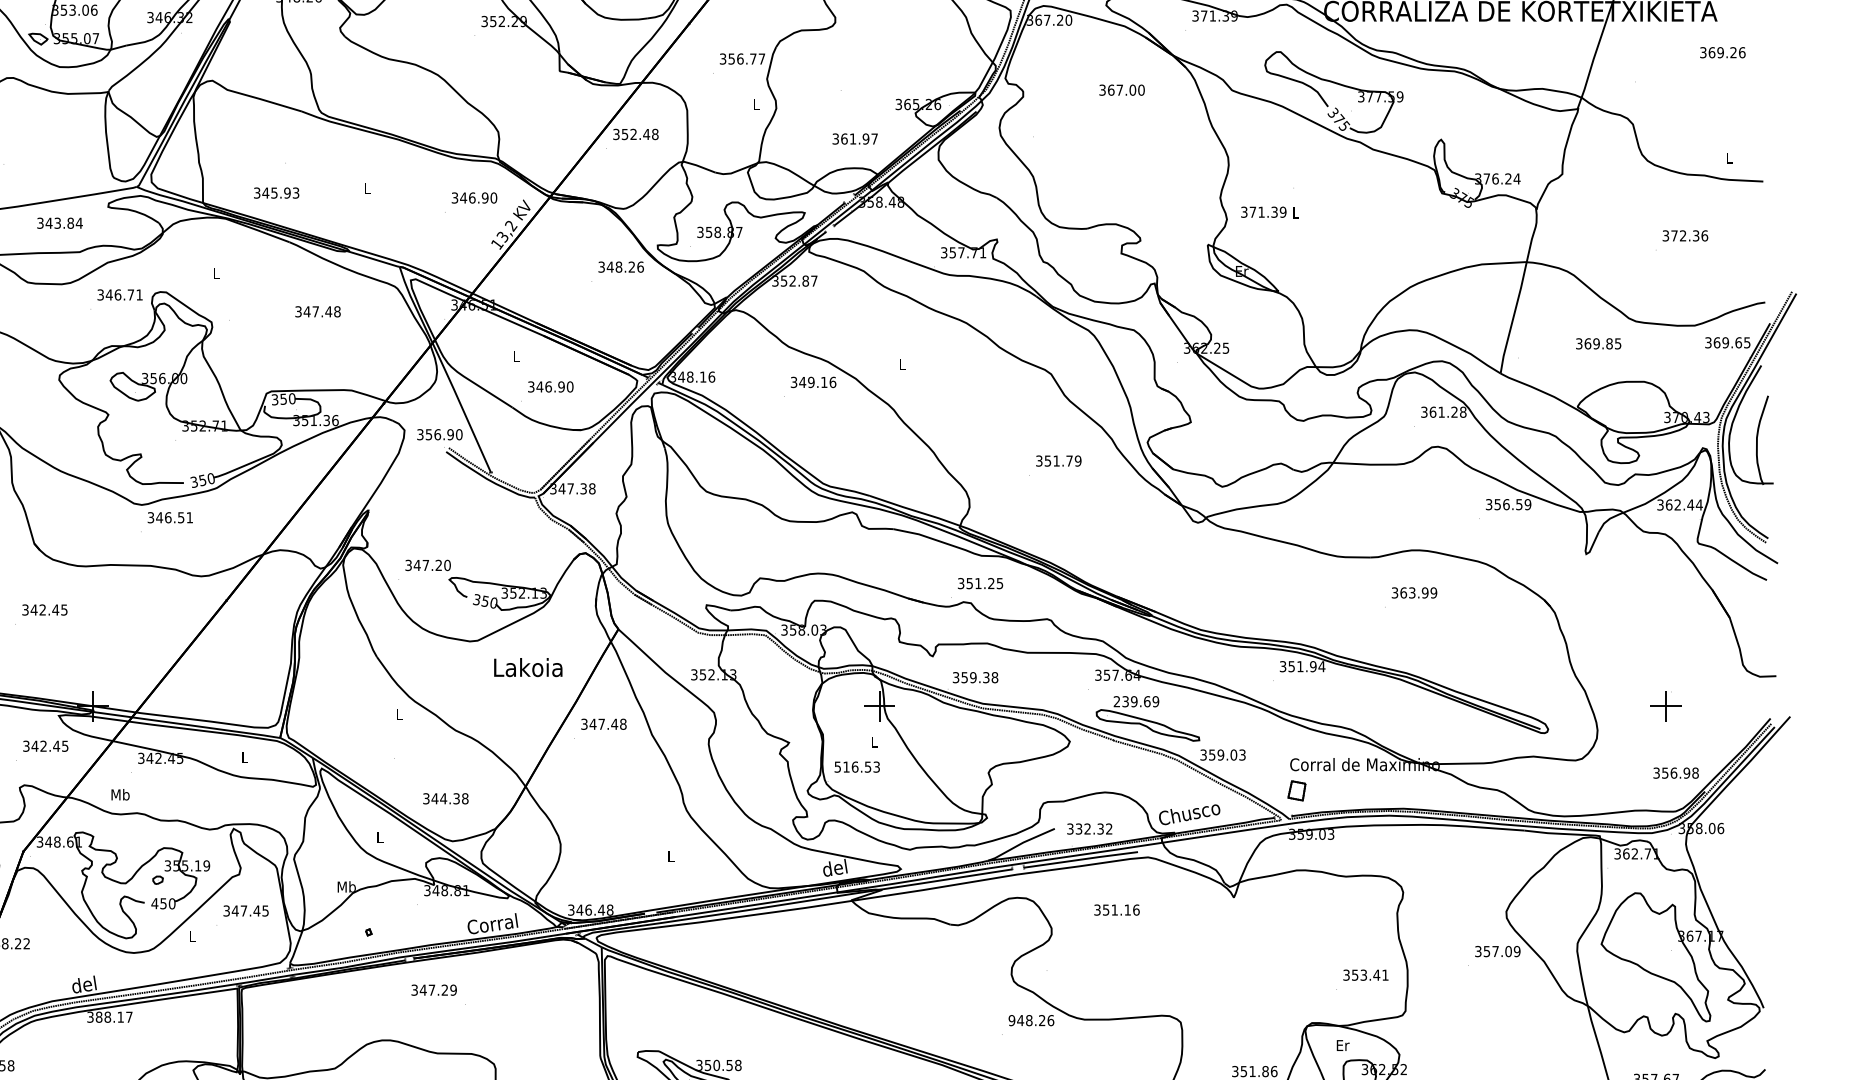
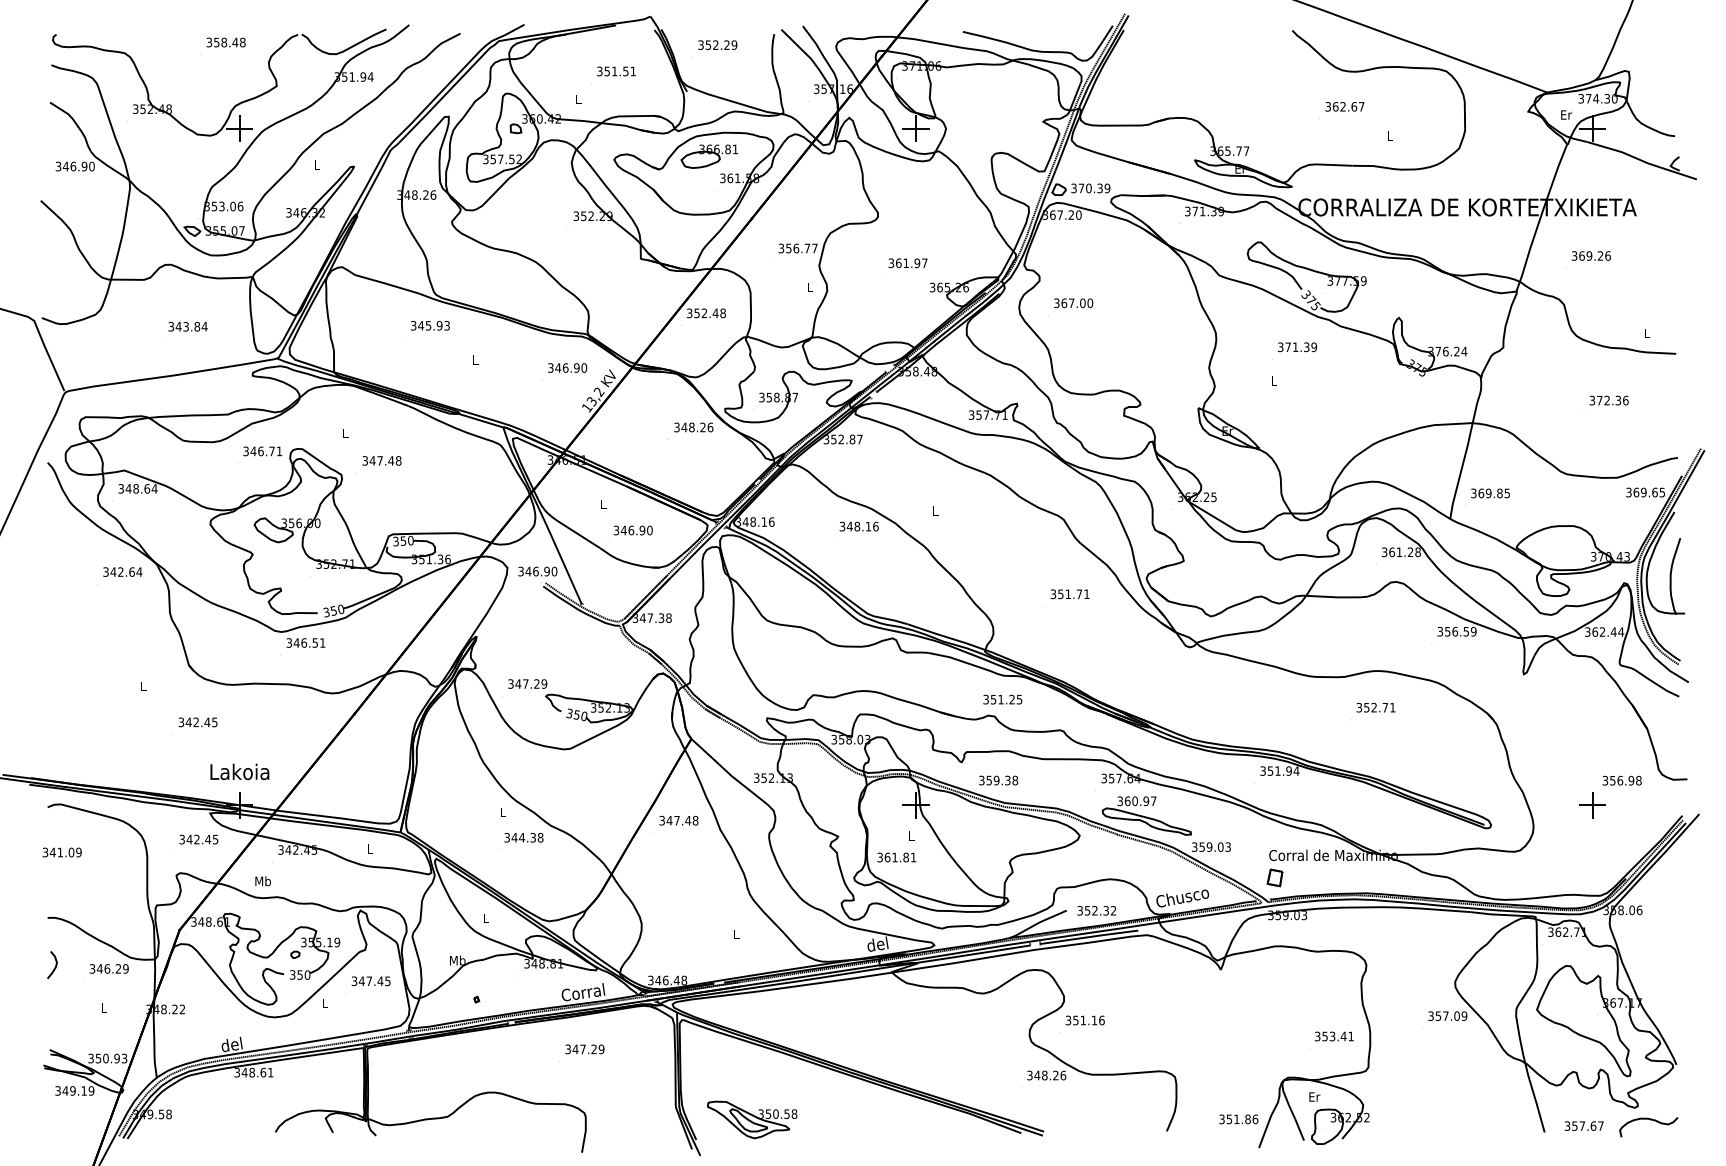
text: (1721, 52) -> (1590, 255), moved
text: (1121, 90) -> (1073, 303), moved
text: (854, 139) -> (907, 263), moved
text: (276, 192) -> (430, 325), moved
text: (1263, 212) -> (1297, 347), moved
text: (59, 222) -> (187, 326), moved
text: (317, 311) -> (381, 460), moved
text: (1598, 343) -> (1490, 493), moved
text: (811, 382) -> (857, 526), 349.16 -> 348.16
text: (429, 434) -> (528, 571), 356.90 -> 346.90
text: (1077, 461) -> (1086, 594), 351.79 -> 351.71
text: (446, 564) -> (543, 683), 347.20 -> 347.29
text: (1418, 592) -> (1379, 707), 363.99 -> 352.71
text: (527, 667) -> (239, 771), moved
text: (1135, 701) -> (1136, 801), 239.69 -> 360.97
text: (856, 767) -> (896, 857), 516.53 -> 361.81
text: (1675, 772) -> (1621, 780), moved
text: (445, 798) -> (523, 837), moved
text: (1078, 828) -> (1087, 910), 332.32 -> 352.32
text: (154, 903) -> (292, 974), 450 -> 350
text: (1116, 910) -> (1084, 1020), moved
text: (433, 990) -> (584, 1049), moved
text: (113, 1017) -> (257, 1072), 388.17 -> 348.61
text: (1011, 1020) -> (1029, 1075), 948.26 -> 348.26

